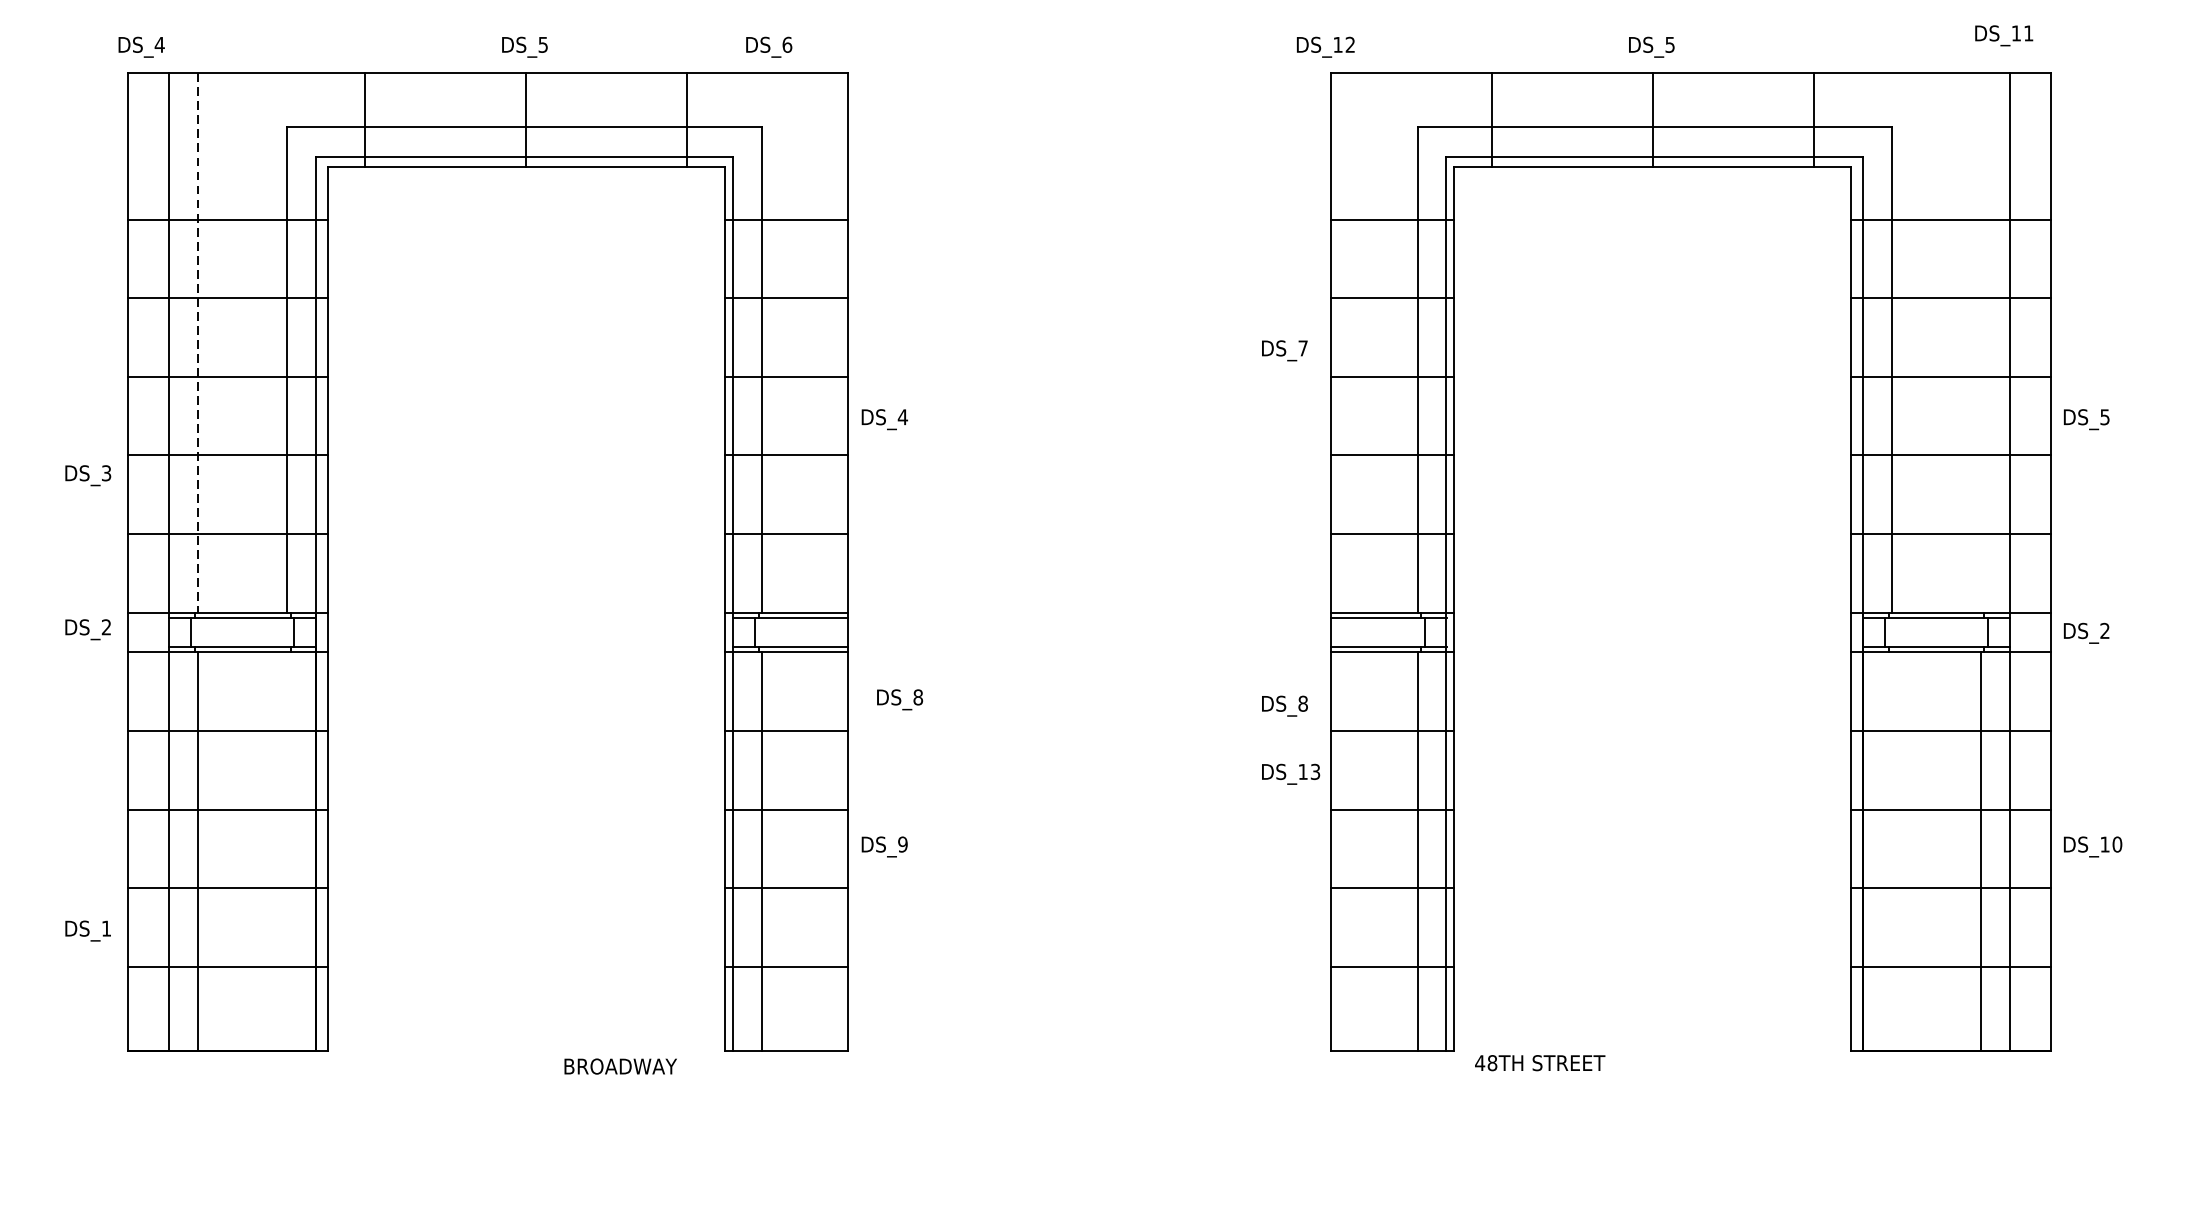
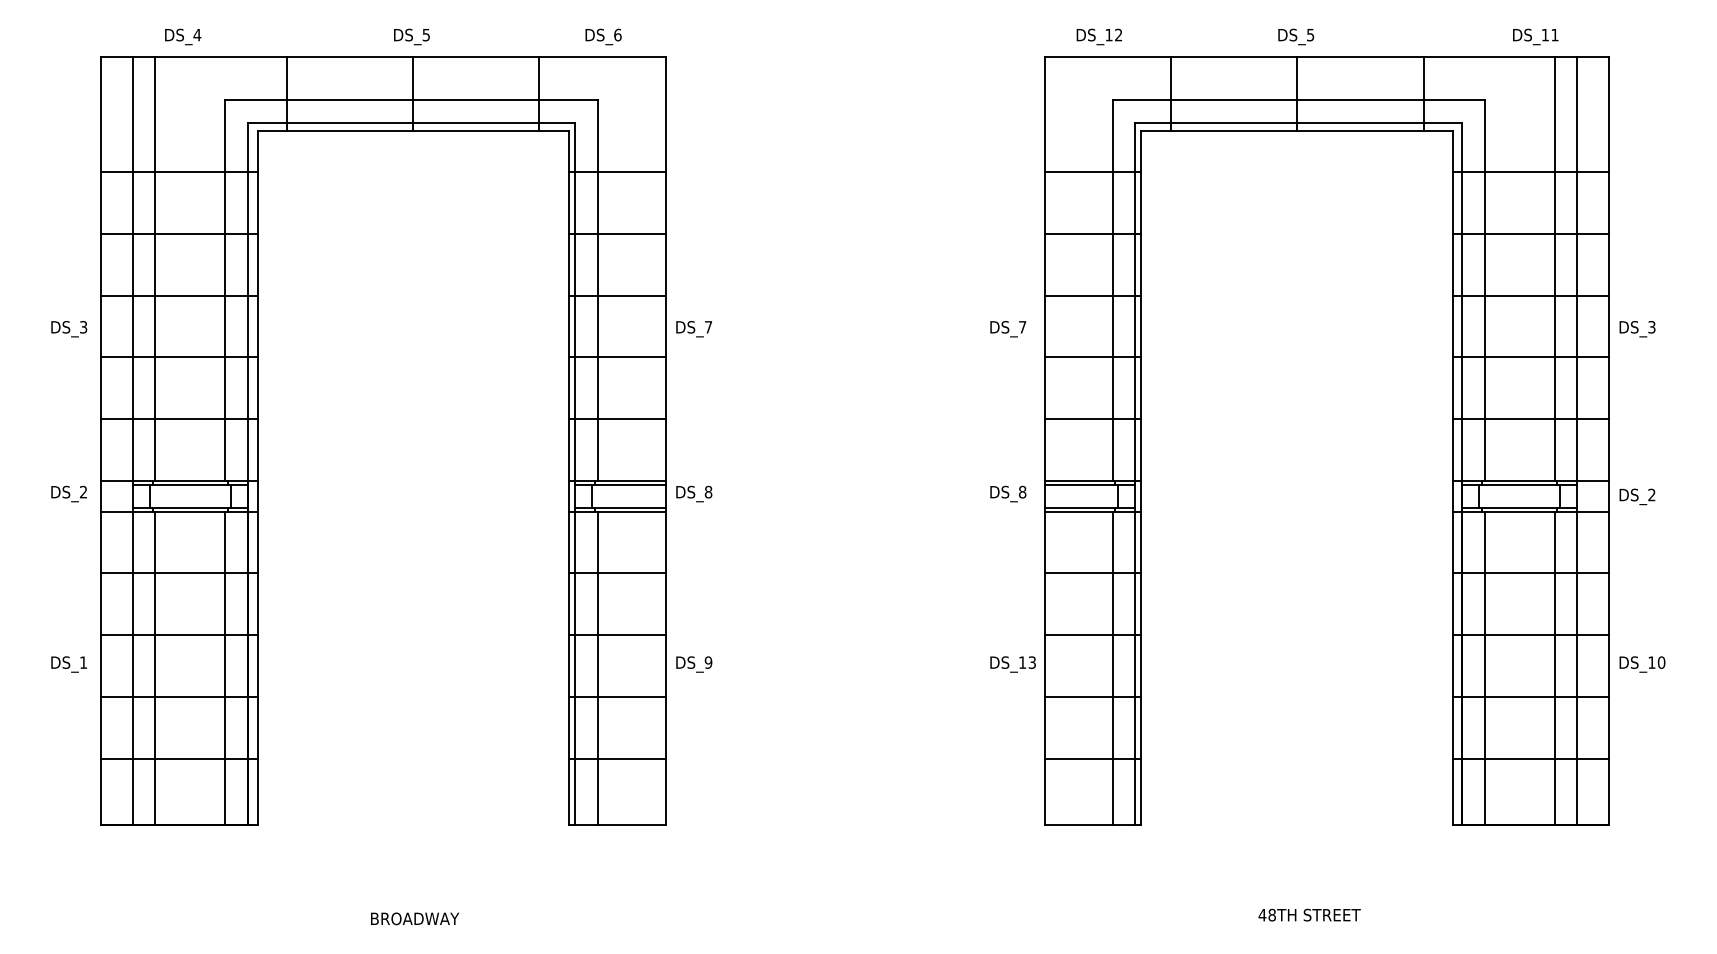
text: (2003, 35) -> (1535, 36), moved
text: (142, 46) -> (183, 36), moved
text: (1324, 46) -> (1098, 36), moved
line: (1980, 342) -> (1554, 268), added
line: (198, 343) -> (155, 269), dashed -> solid
text: (1285, 351) -> (1008, 329), moved
text: (2104, 416) -> (1651, 326), DS_5 -> DS_3
text: (902, 417) -> (708, 327), DS_4 -> DS_7
text: (88, 476) -> (69, 329), moved
text: (900, 699) -> (694, 493), moved
text: (1285, 705) -> (1008, 493), moved
text: (1290, 774) -> (1012, 664), moved
line: (287, 852) -> (225, 668), added
line: (1892, 852) -> (1485, 668), added
text: (87, 931) -> (68, 664), moved
text: (1540, 1062) -> (1309, 914), moved
text: (619, 1066) -> (414, 918), moved

